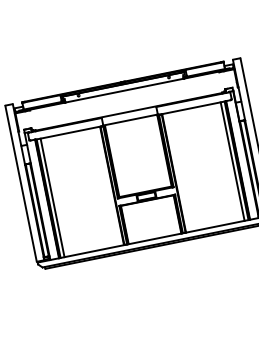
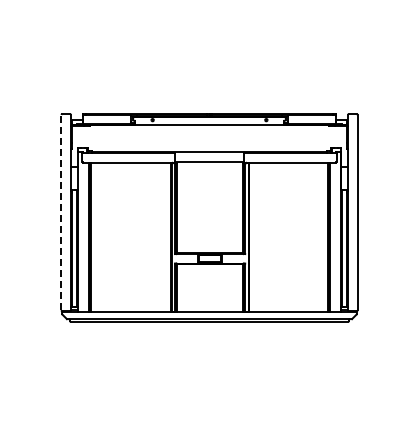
line: (232, 161) -> (322, 237), removed
line: (21, 183) -> (61, 212), solid -> dashed
line: (52, 197) -> (96, 237), removed

